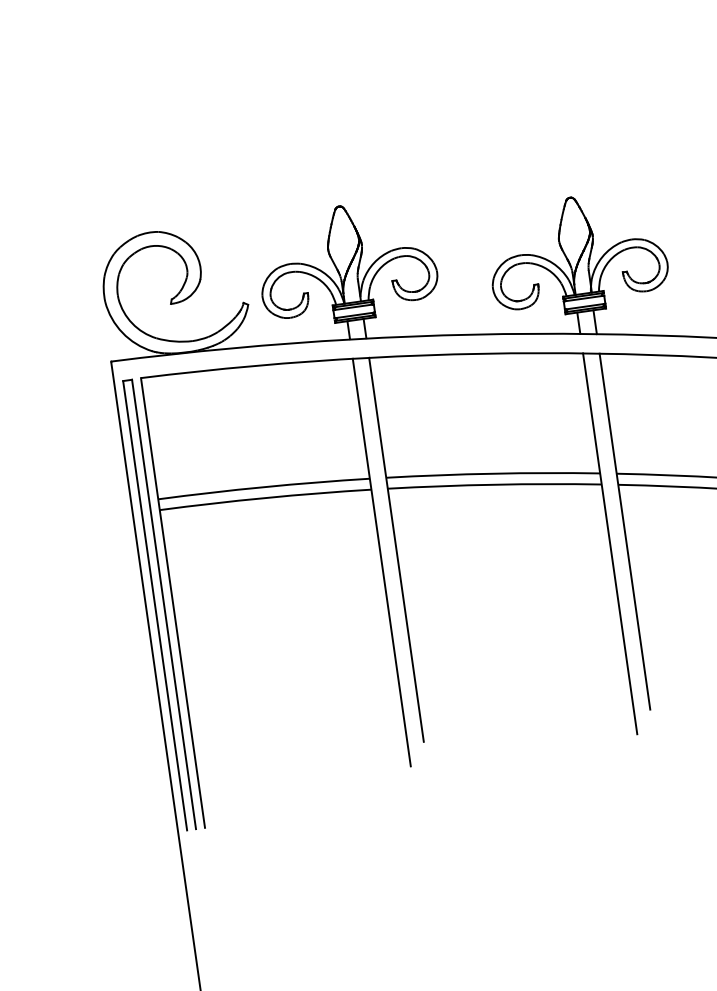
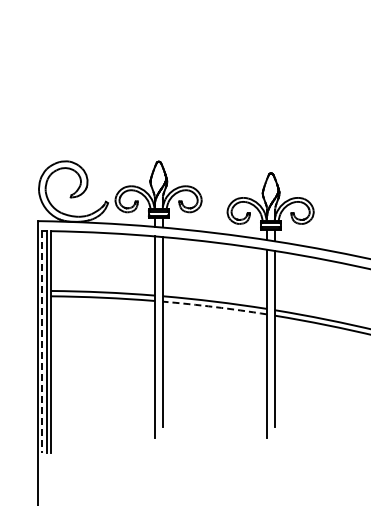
arc: (493, 485) -> (214, 307), solid -> dashed
line: (155, 606) -> (42, 342), solid -> dashed

